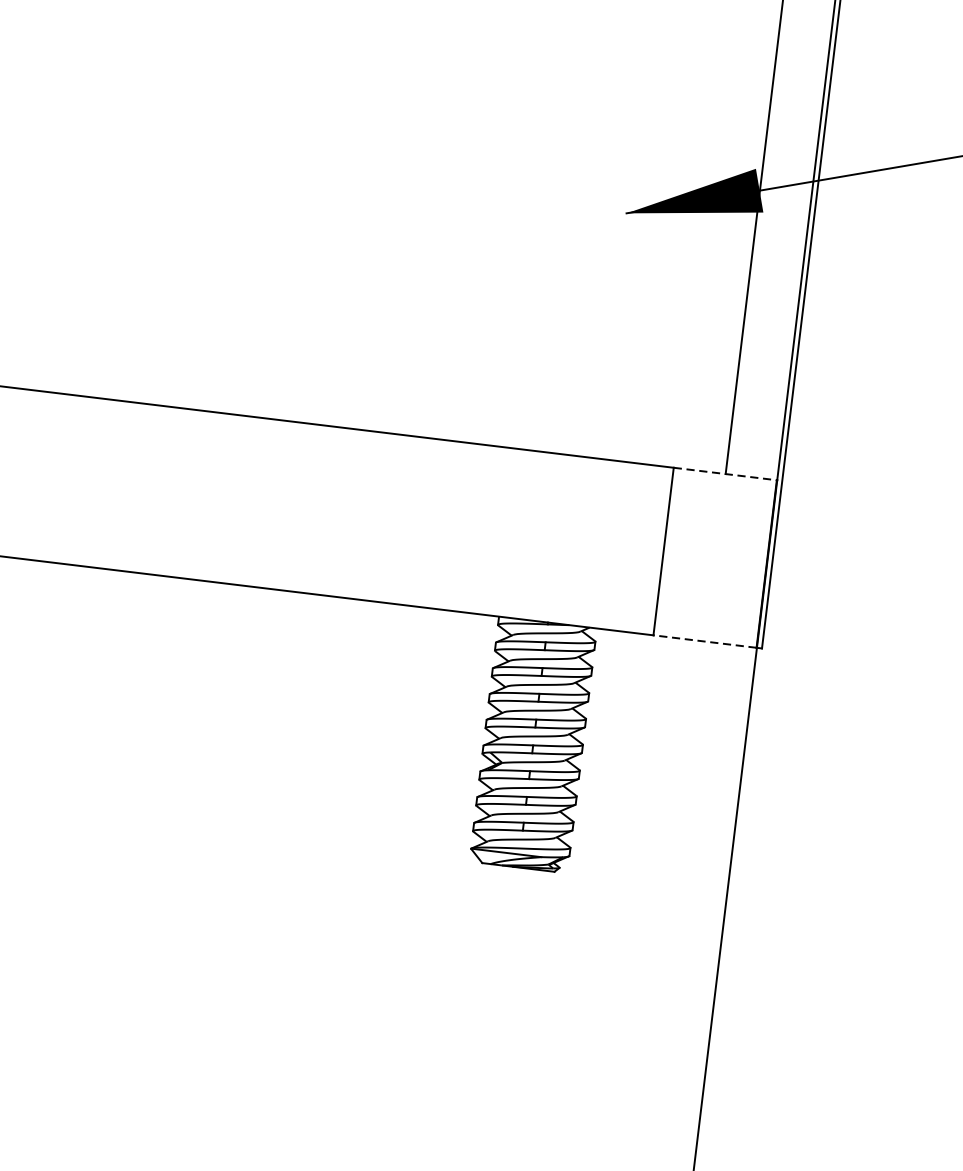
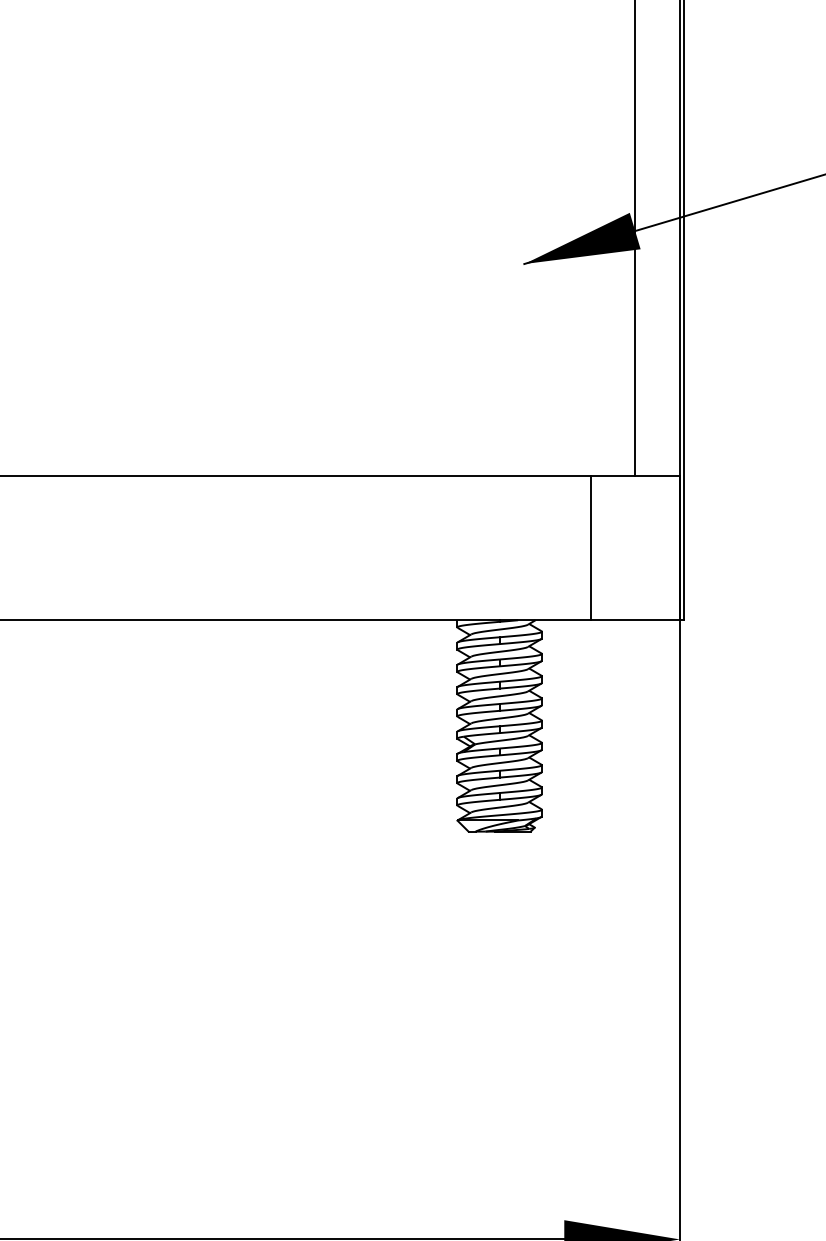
line: (725, 473) -> (635, 475), dashed -> solid
line: (704, 641) -> (634, 620), dashed -> solid

